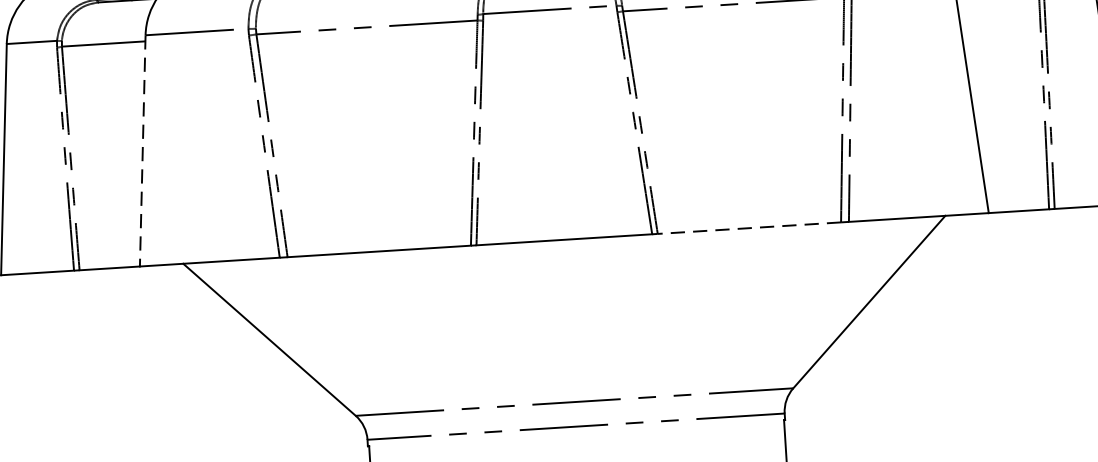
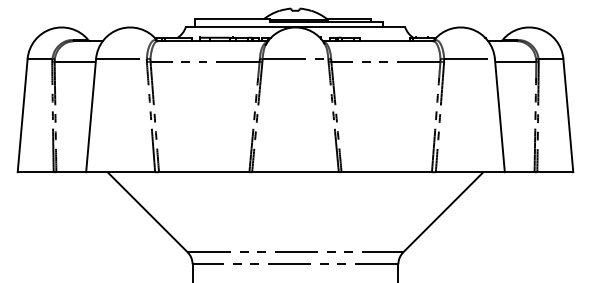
line: (143, 150) -> (91, 115), dashed -> solid
line: (748, 228) -> (386, 172), dashed -> solid

